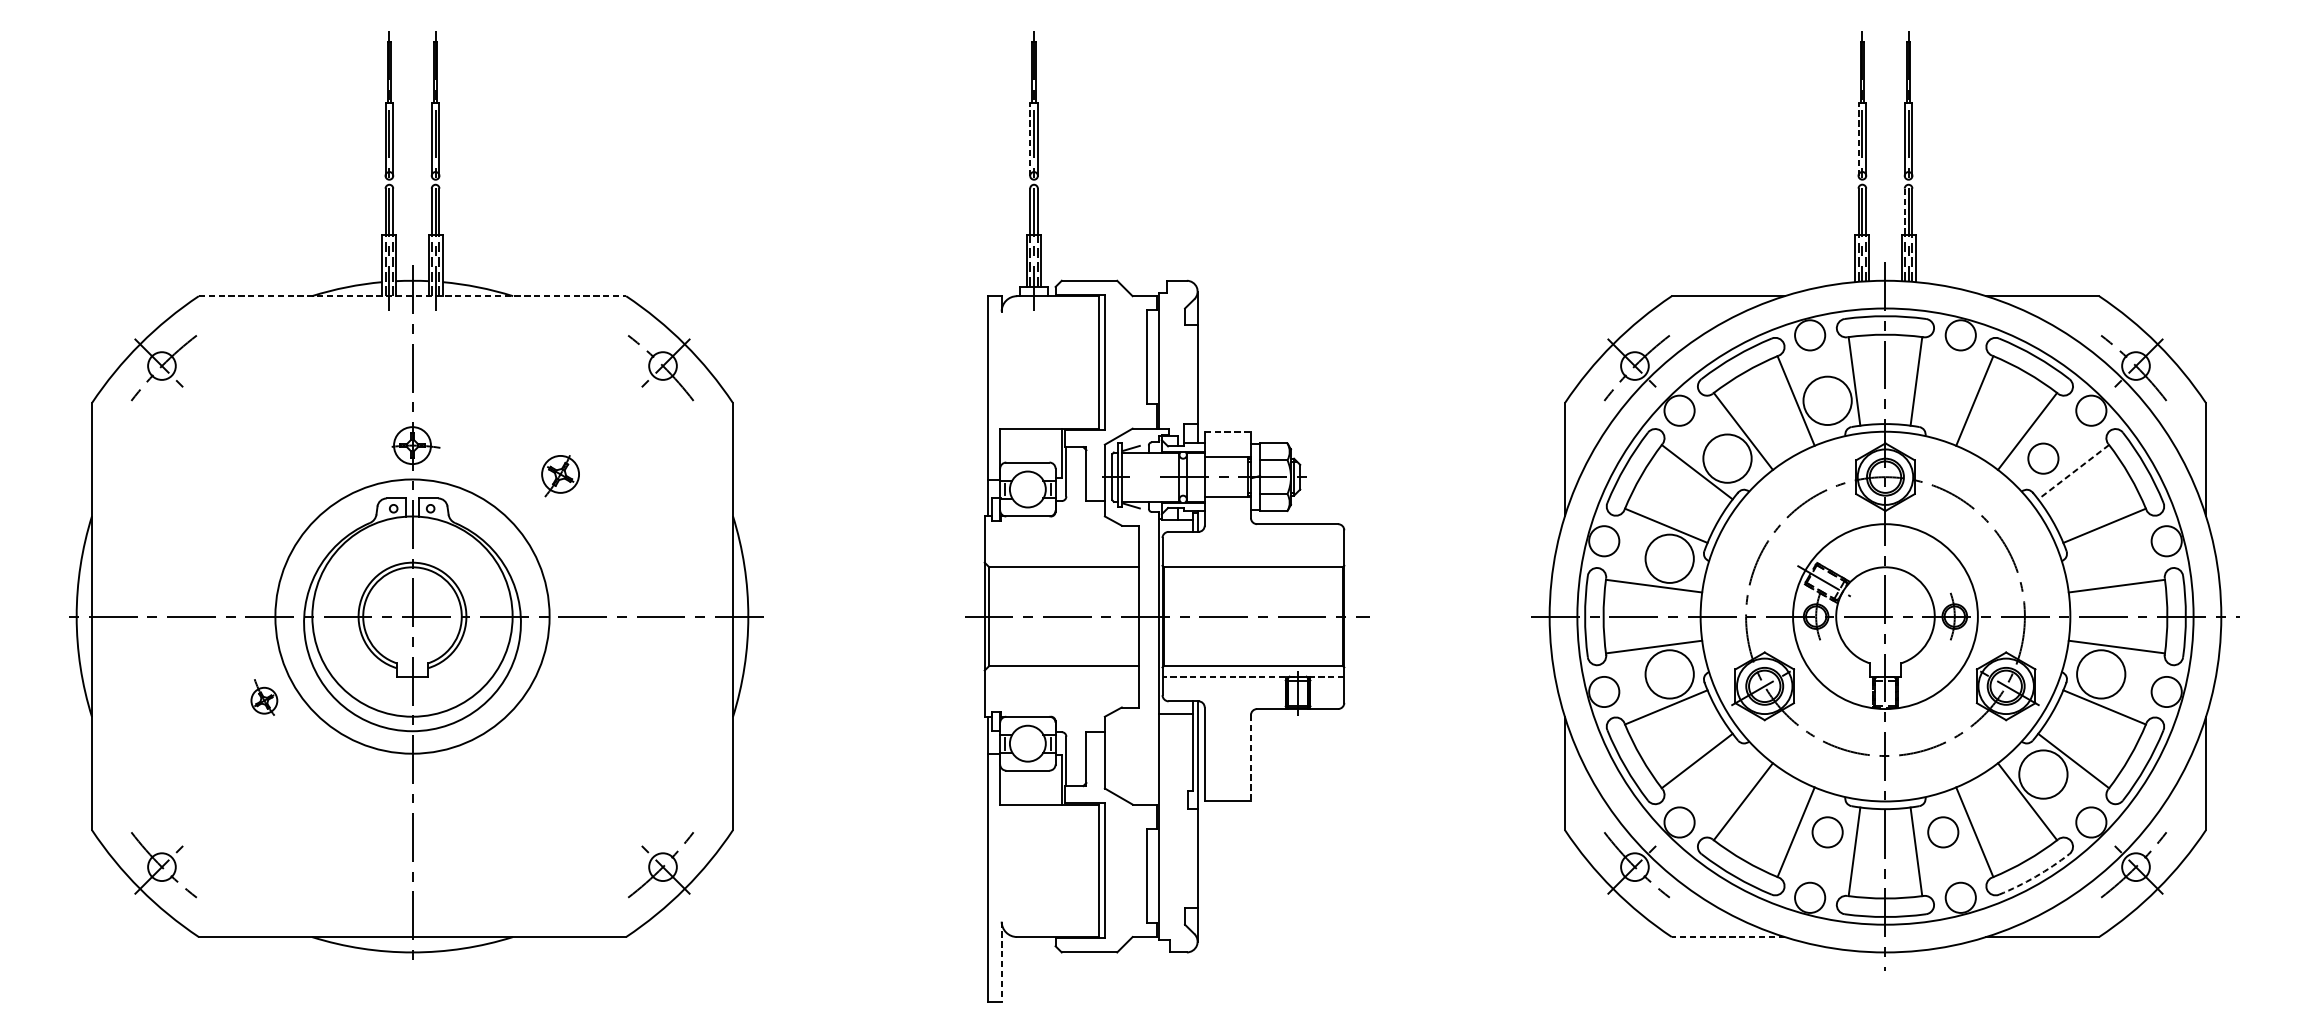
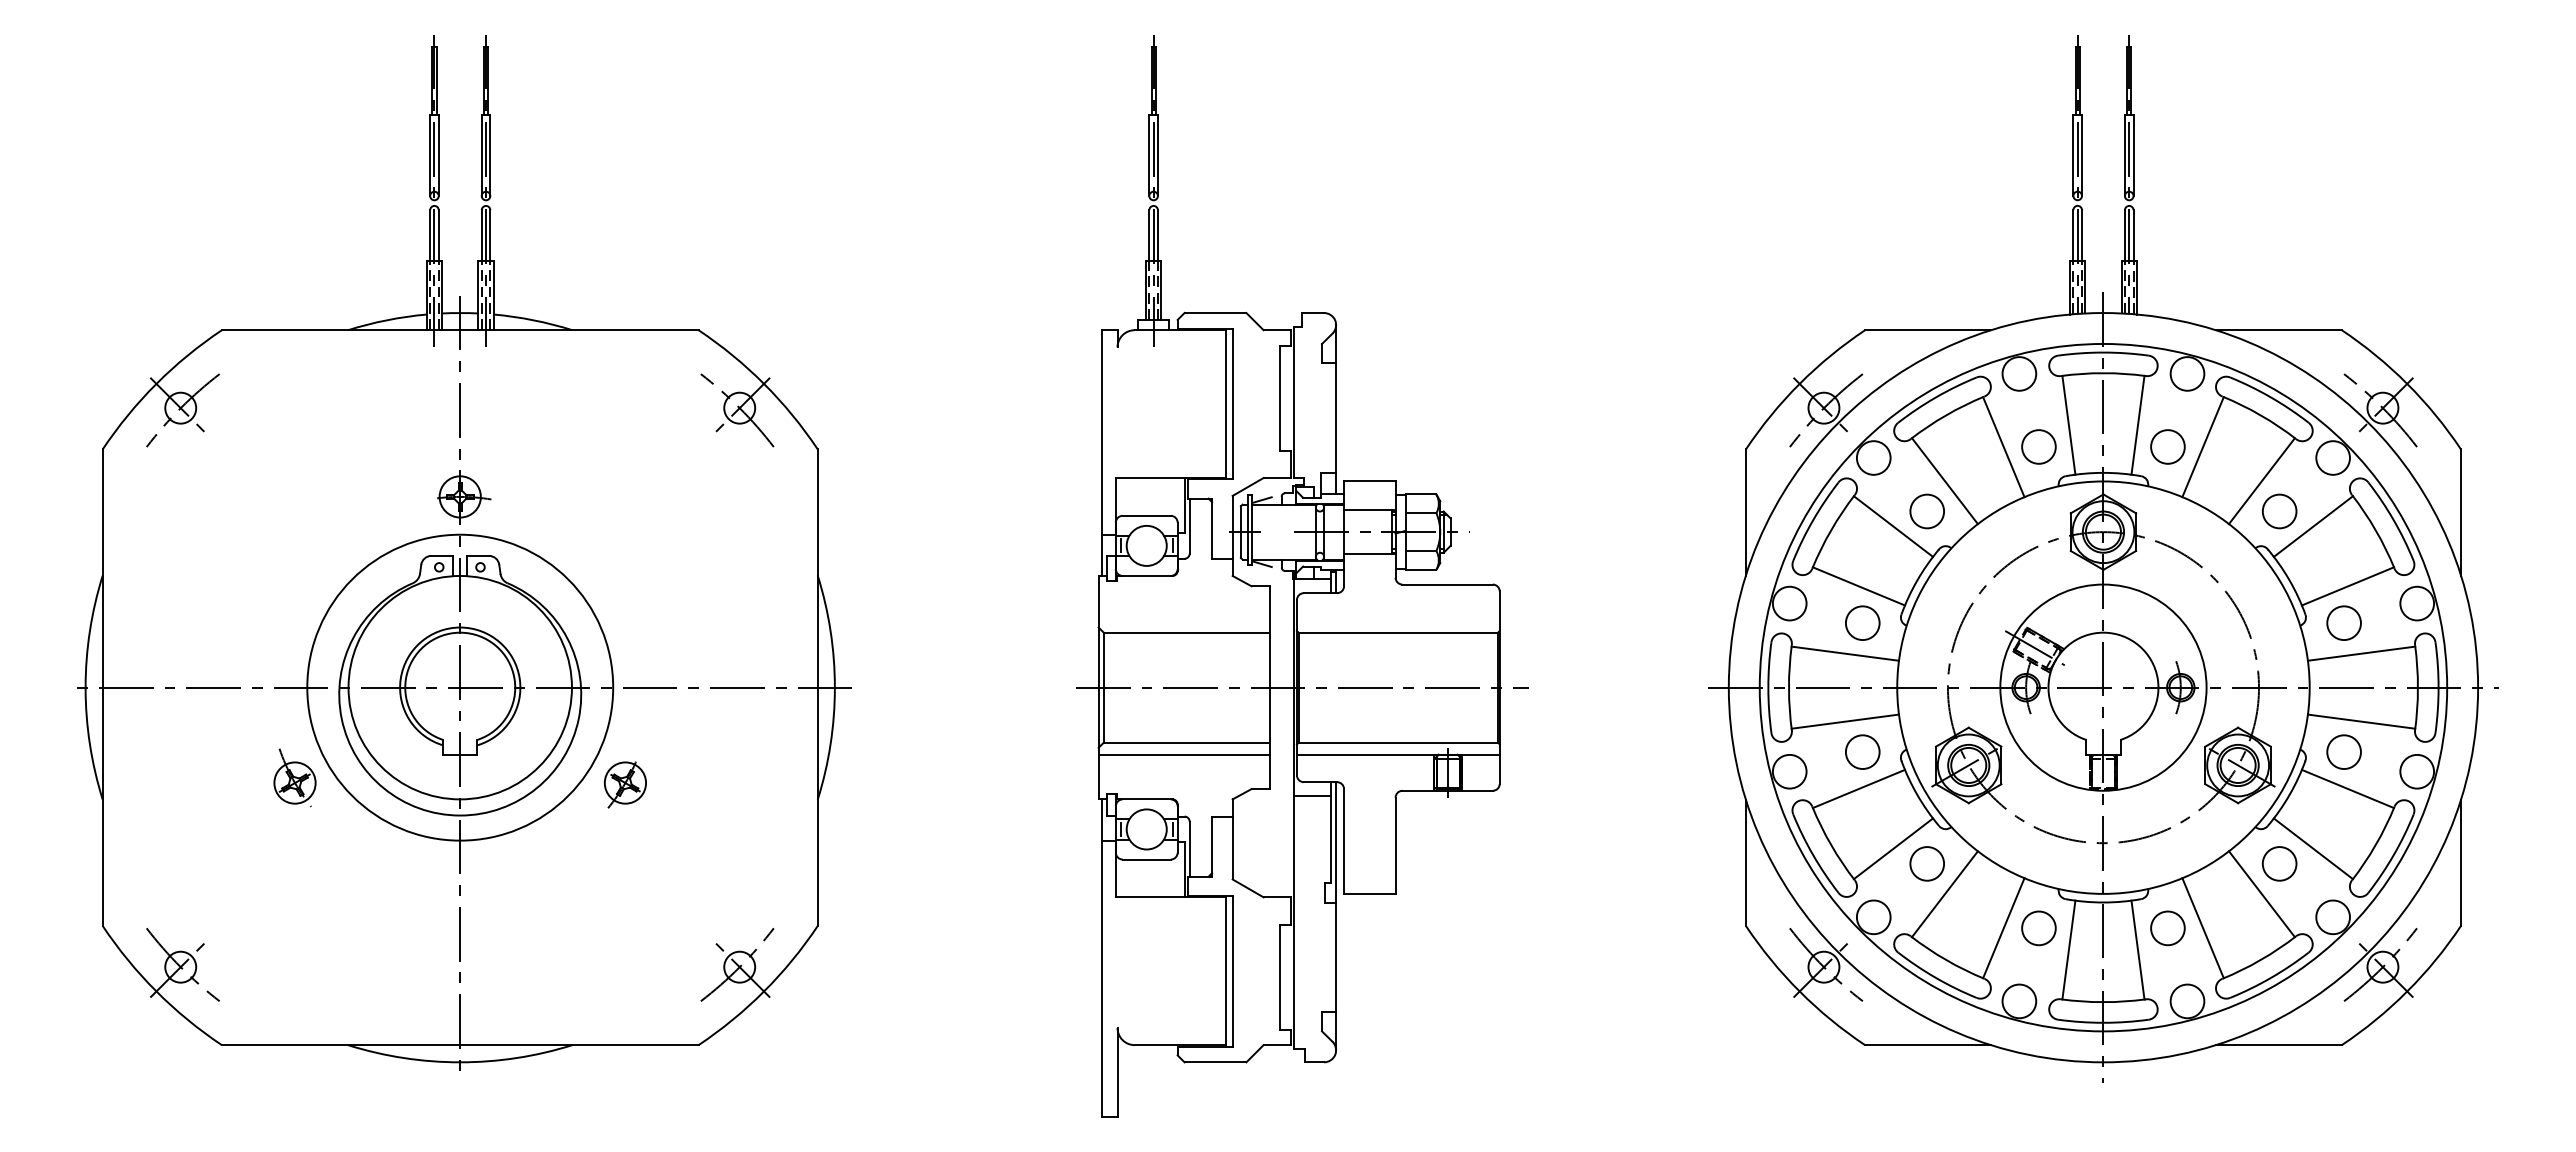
line: (1030, 139) -> (1149, 155), dashed -> solid
line: (1858, 139) -> (2073, 155), dashed -> solid
line: (1904, 211) -> (2124, 235), dashed -> solid
line: (412, 296) -> (460, 330), dashed -> solid
circle: (1827, 400) -> (2038, 446), size x0.62
circle: (1942, 400) -> (2167, 446), added
line: (1227, 431) -> (1369, 481), dashed -> solid
circle: (1727, 458) -> (1927, 511), size x0.62
line: (2073, 472) -> (2313, 526), dashed -> solid
part: (559, 475) -> (624, 784), moved
circle: (2100, 558) -> (2343, 622), added
circle: (1669, 559) -> (1862, 623), size x0.62
circle: (1669, 674) -> (1862, 752), size x0.62
circle: (2100, 674) -> (2343, 752), size x0.62
line: (1061, 676) -> (1184, 754), added
line: (1252, 676) -> (1397, 754), dashed -> solid
part: (263, 697) -> (294, 777), size x1.43
line: (1250, 758) -> (1395, 846), dashed -> solid
circle: (1726, 774) -> (1926, 863), added
circle: (2043, 774) -> (2279, 863), size x0.62
arc: (2036, 876) -> (2271, 977), dashed -> solid
line: (1727, 937) -> (1927, 1045), dashed -> solid
line: (1001, 961) -> (1117, 1072), dashed -> solid

